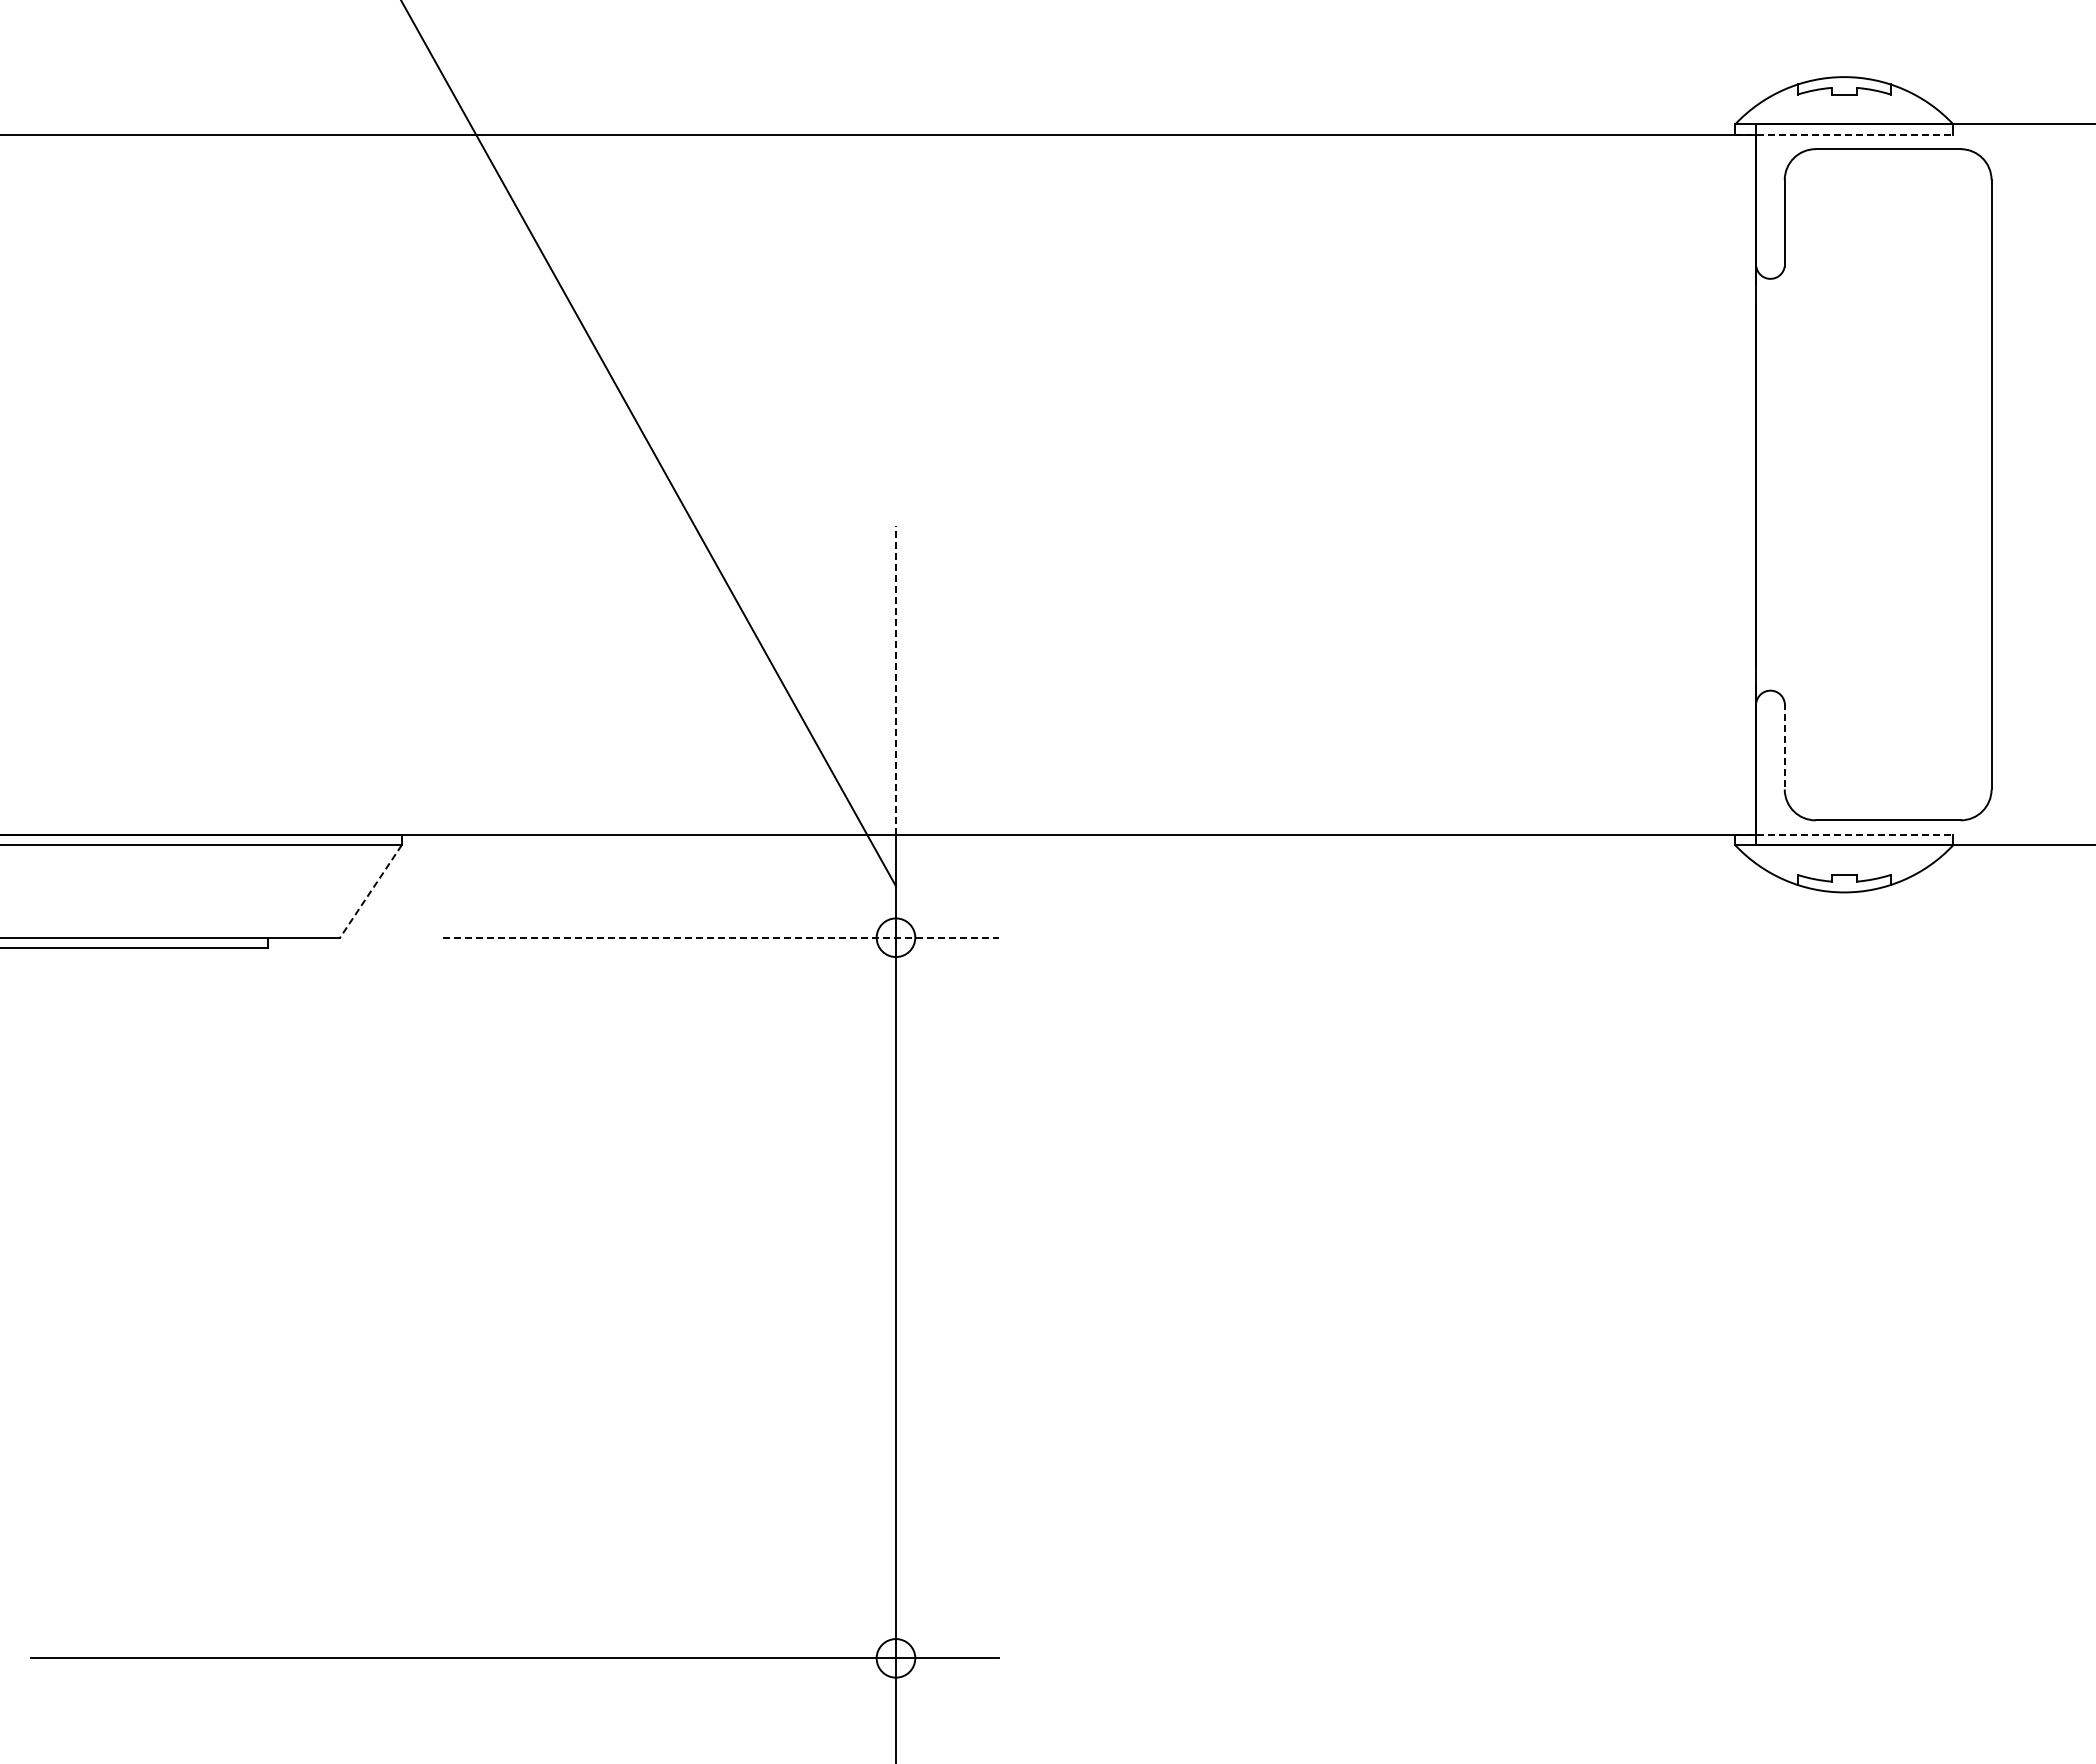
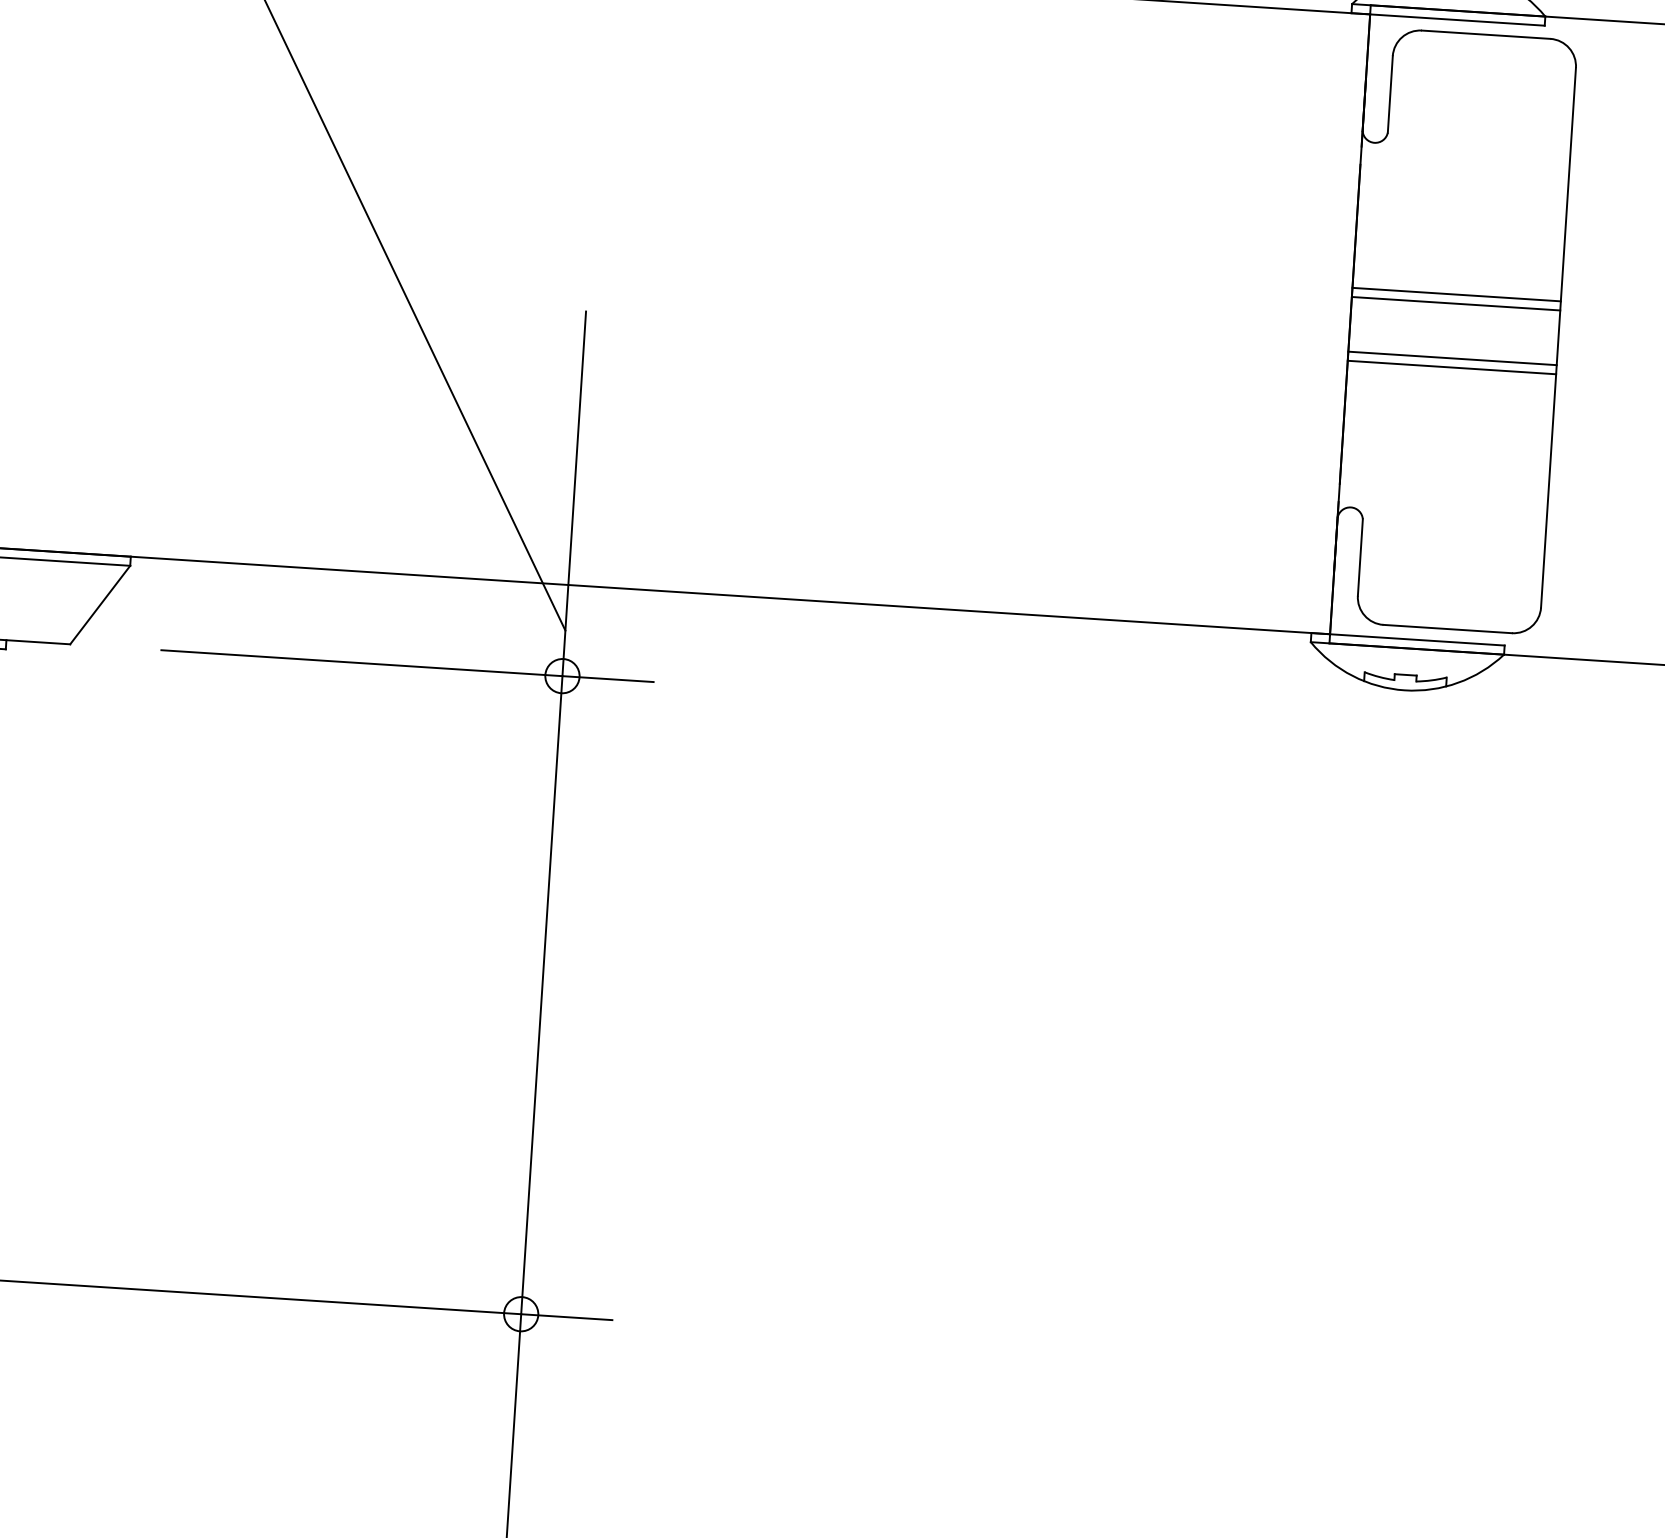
line: (1844, 134) -> (1448, 19), dashed -> solid
line: (1873, 443) -> (1456, 294), added
line: (1873, 453) -> (1455, 303), added
line: (1873, 515) -> (1452, 358), added
line: (1873, 525) -> (1451, 367), added
line: (895, 679) -> (576, 447), dashed -> solid
line: (1784, 746) -> (1360, 557), dashed -> solid
line: (1844, 834) -> (1408, 639), dashed -> solid
line: (370, 891) -> (99, 605), dashed -> solid
line: (720, 937) -> (407, 665), dashed -> solid

